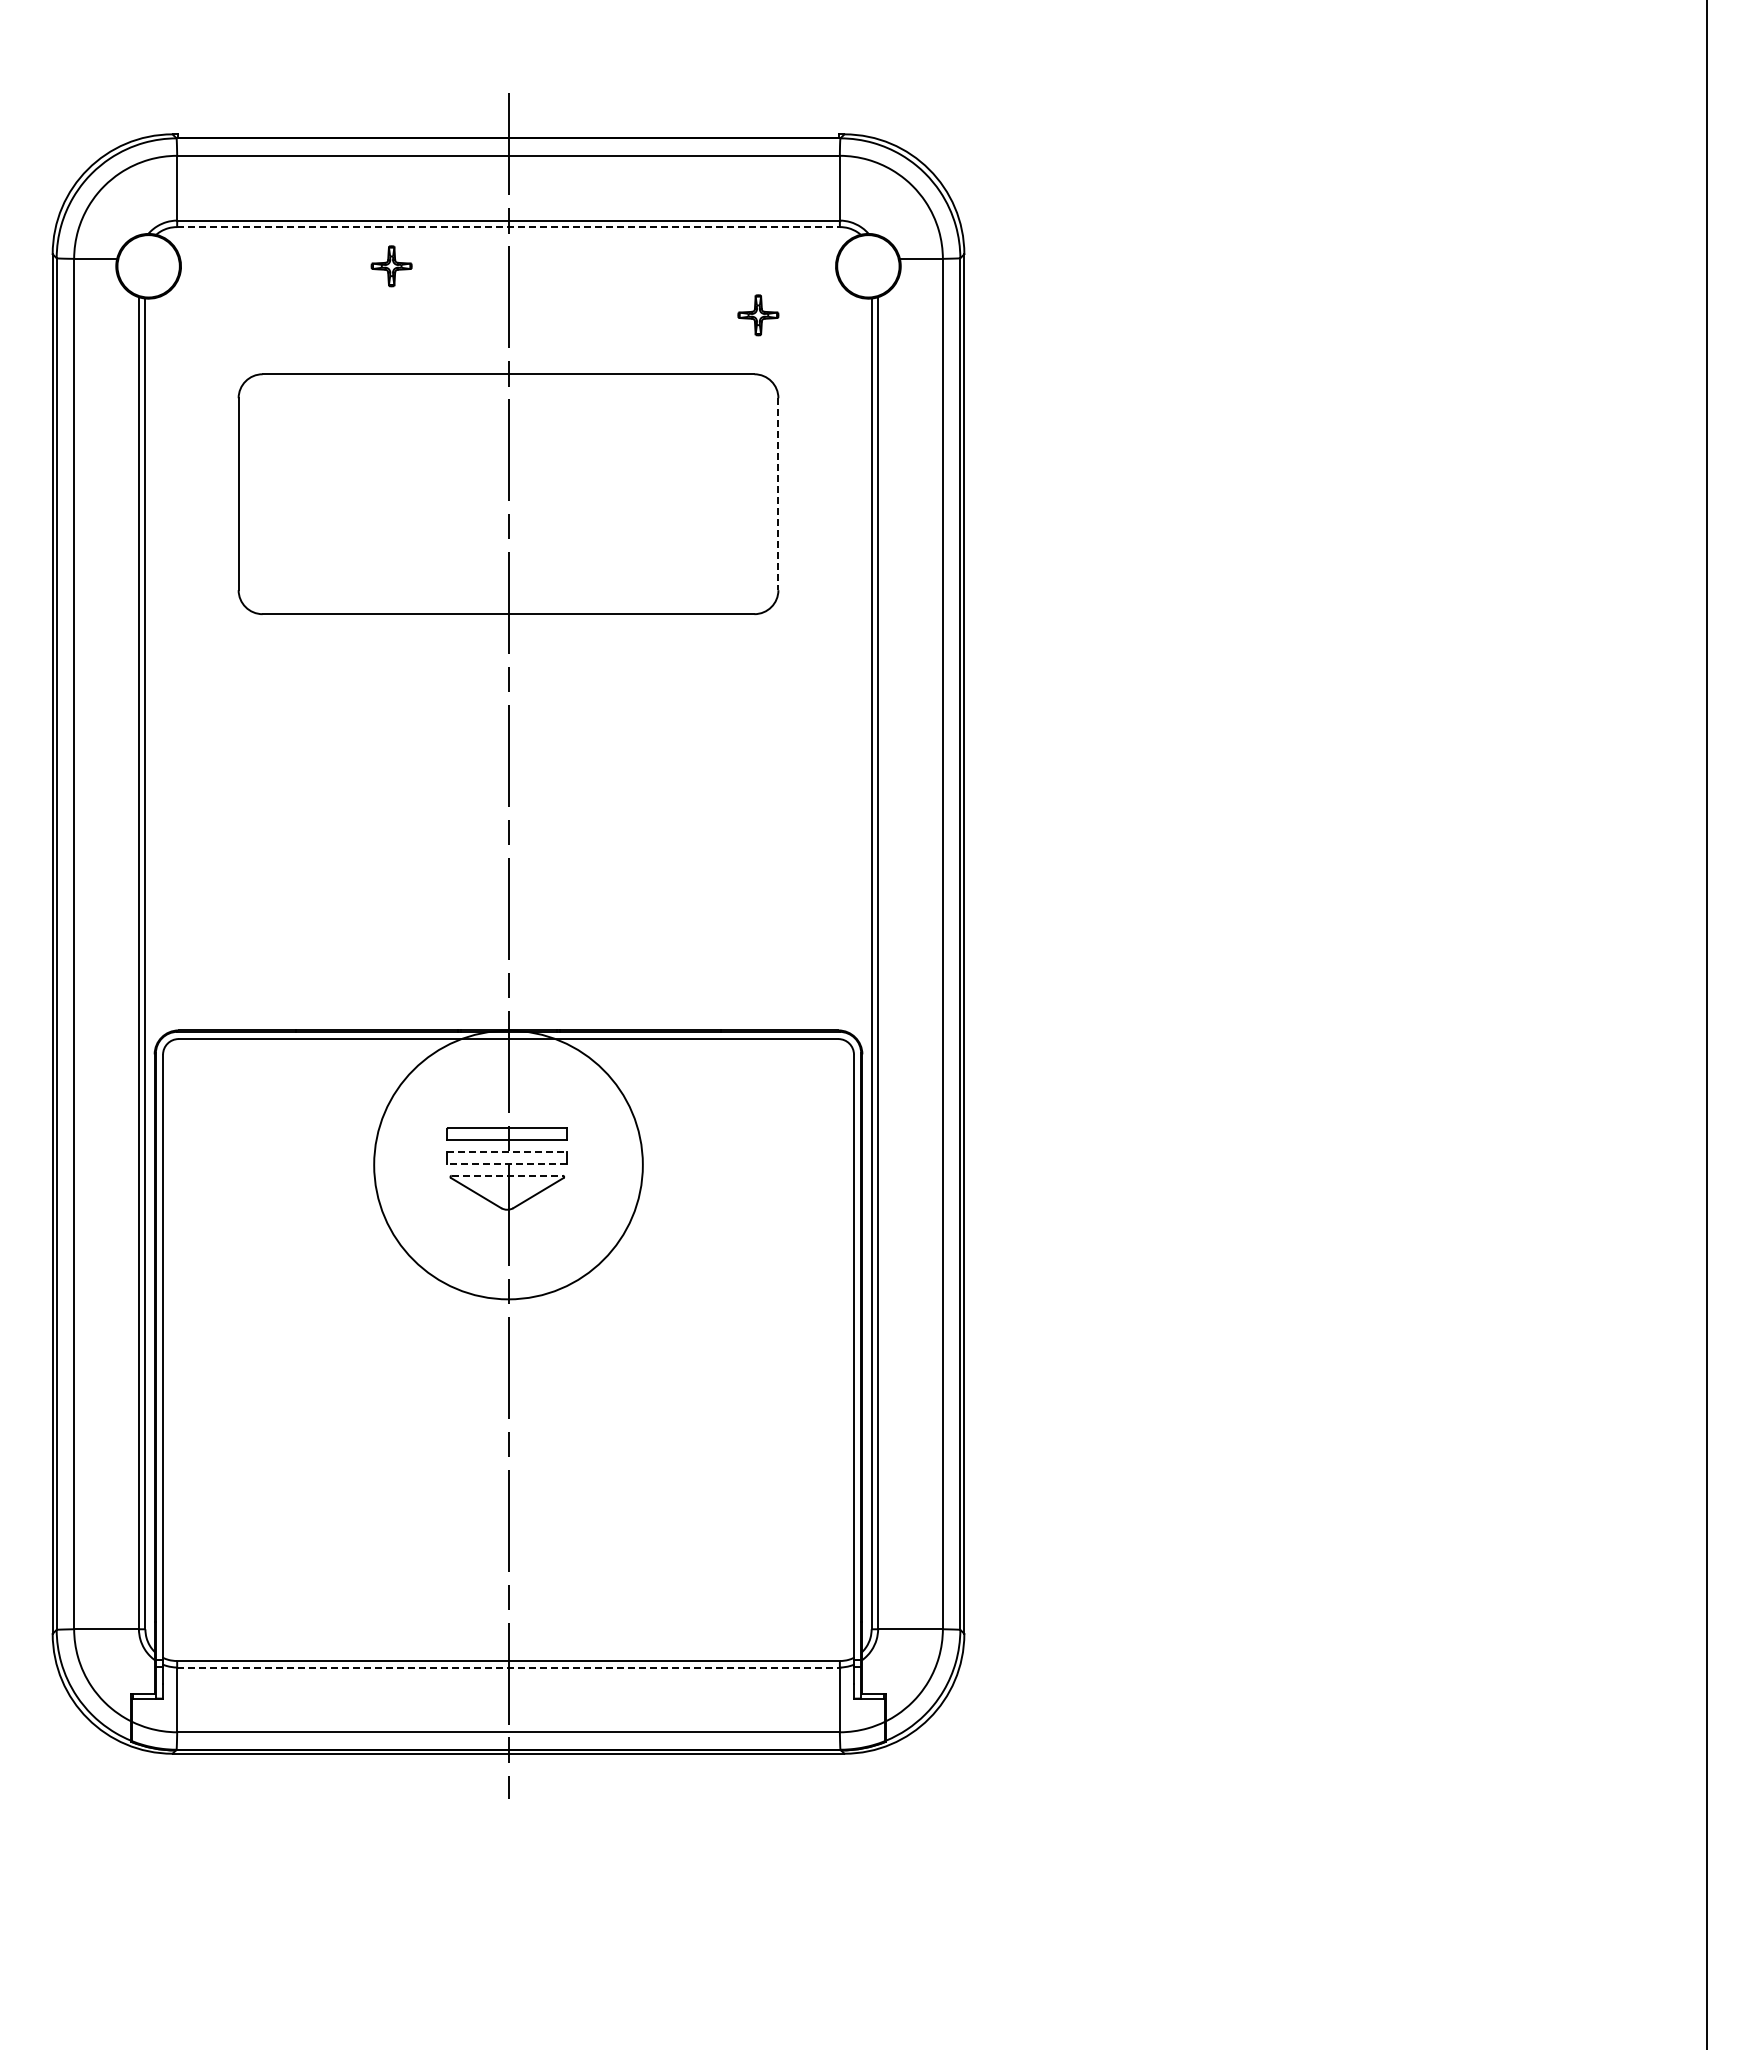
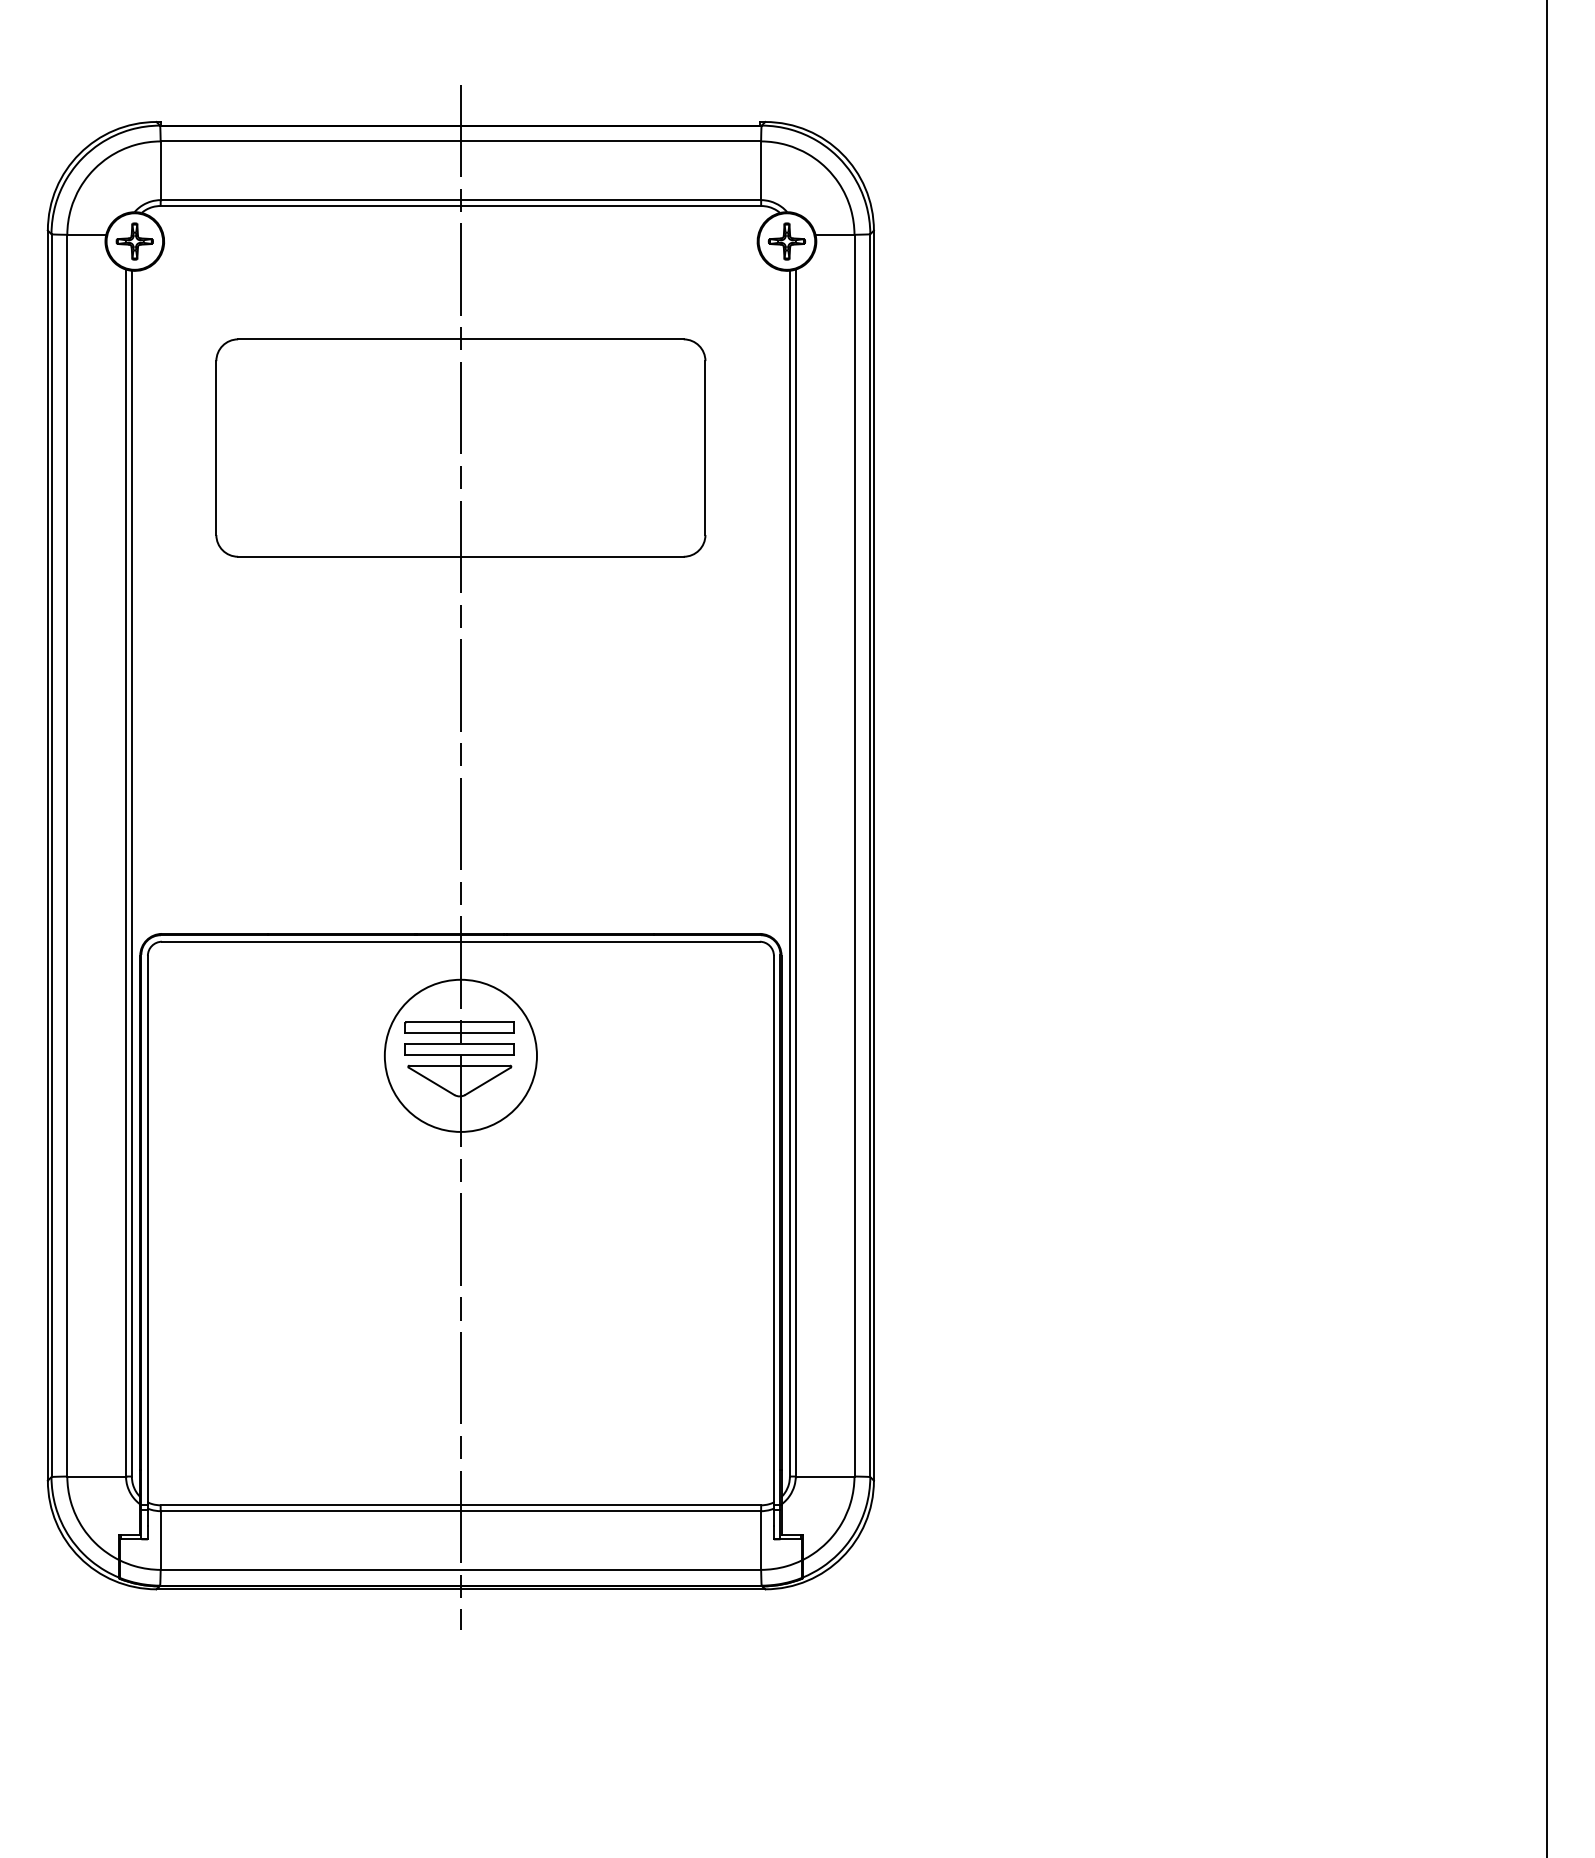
line: (509, 227) -> (461, 206), dashed -> solid
part: (391, 266) -> (134, 241), moved
part: (758, 315) -> (787, 241), moved
line: (778, 494) -> (705, 448), dashed -> solid
line: (507, 1151) -> (459, 1043), dashed -> solid
line: (507, 1163) -> (459, 1054), dashed -> solid
circle: (508, 1164) -> (460, 1055), size x0.62
line: (507, 1175) -> (459, 1065), dashed -> solid
line: (509, 1667) -> (461, 1511), dashed -> solid

